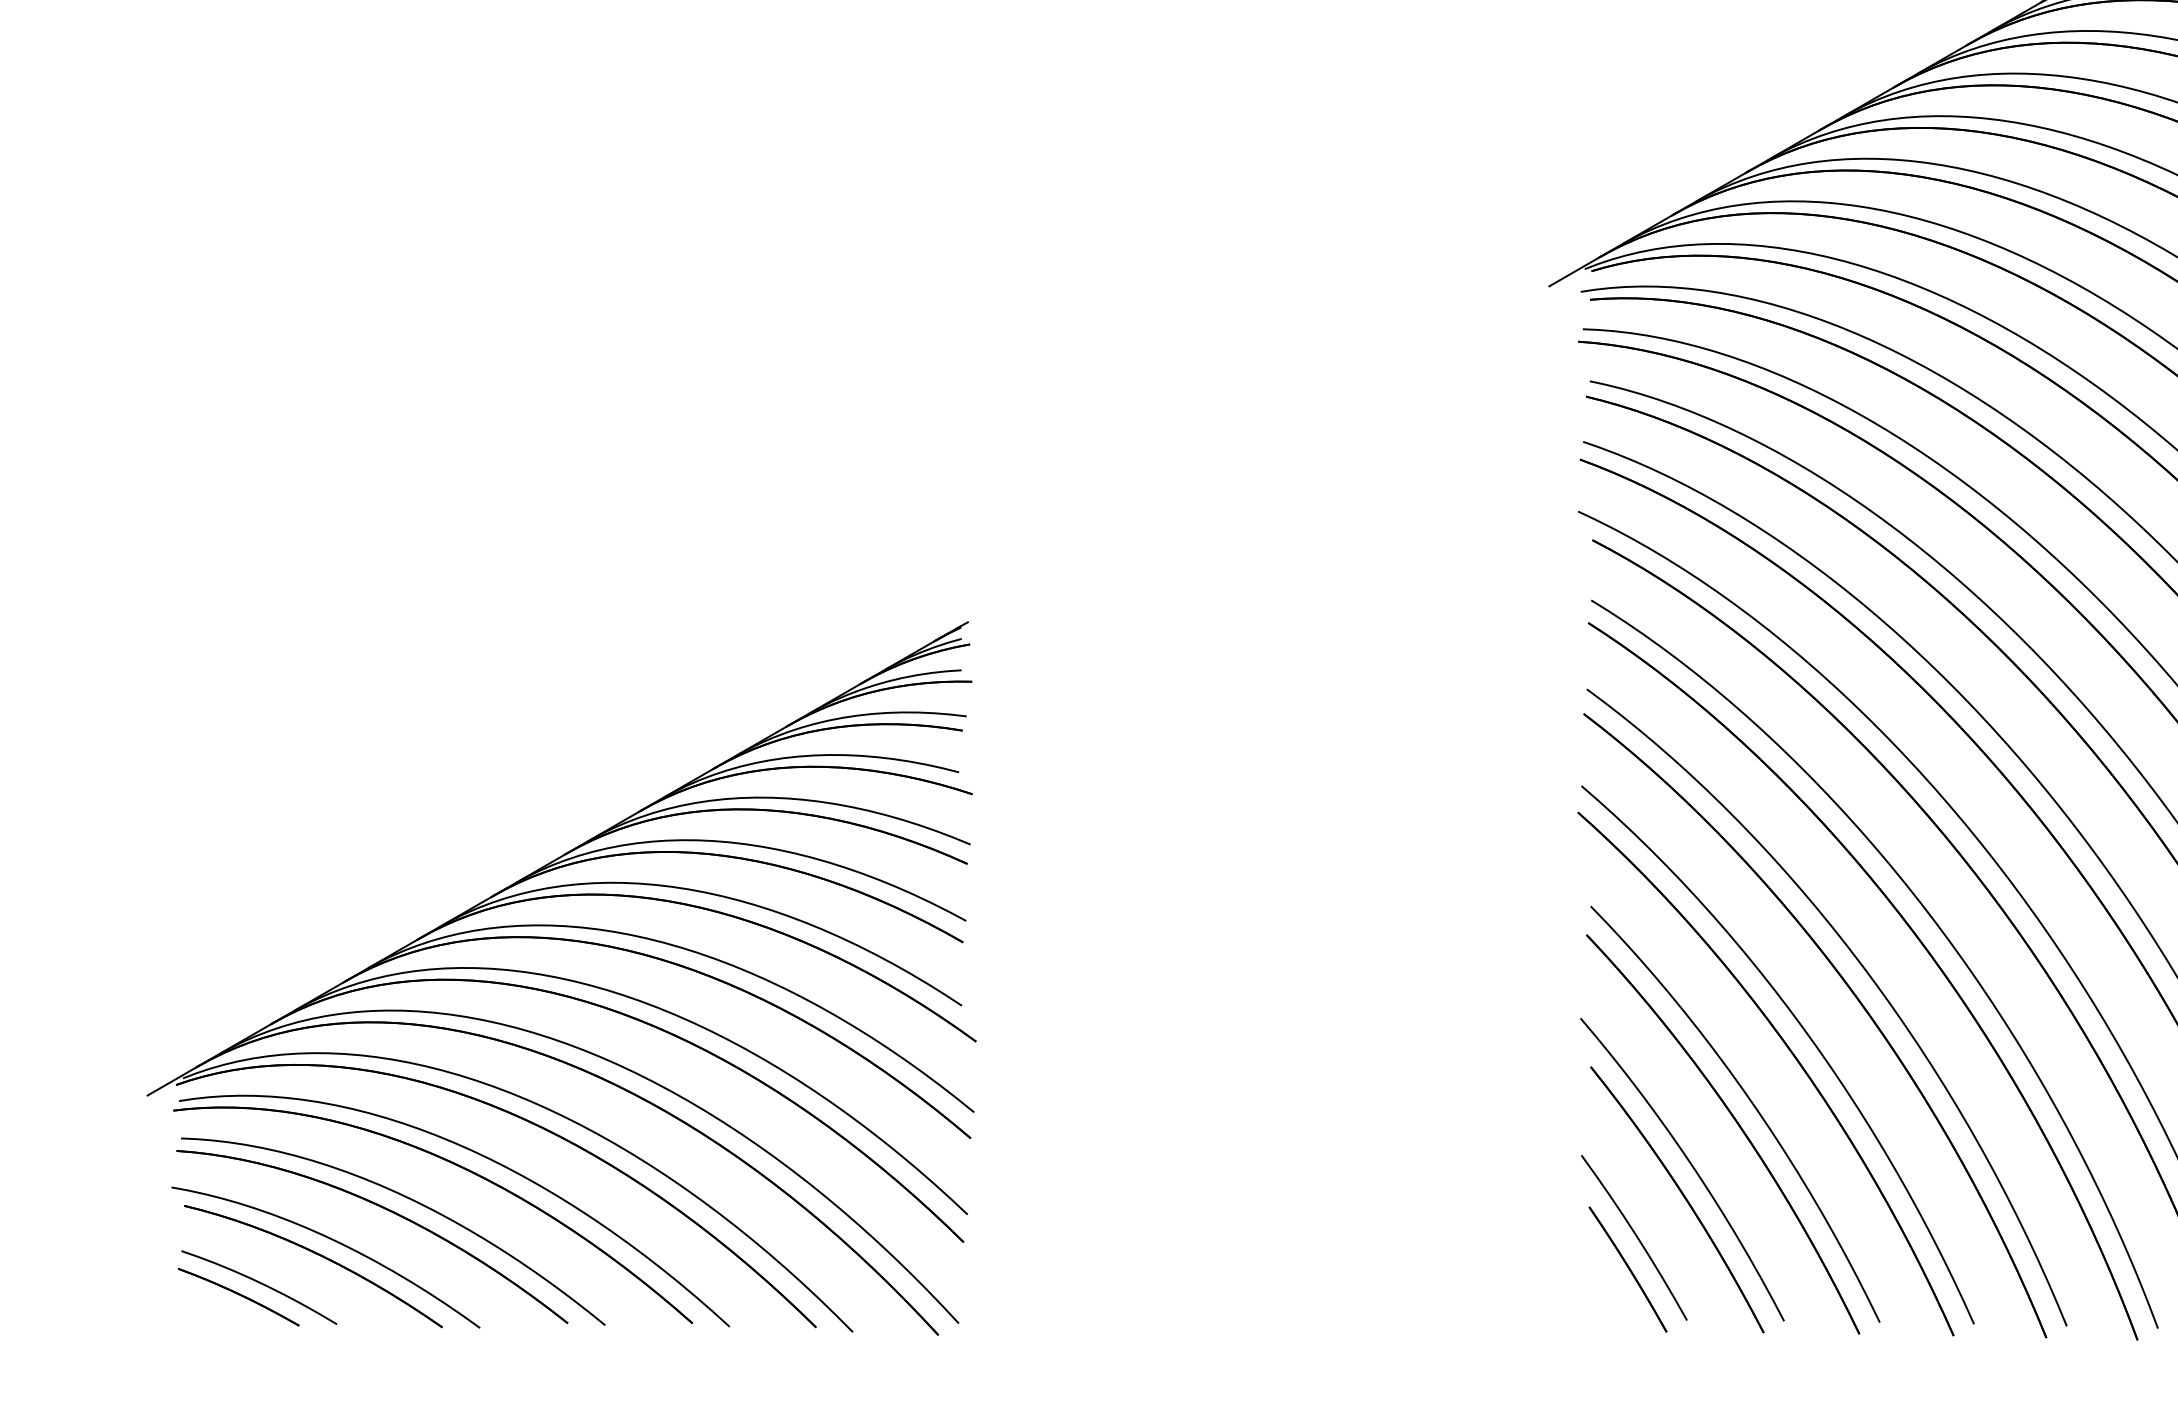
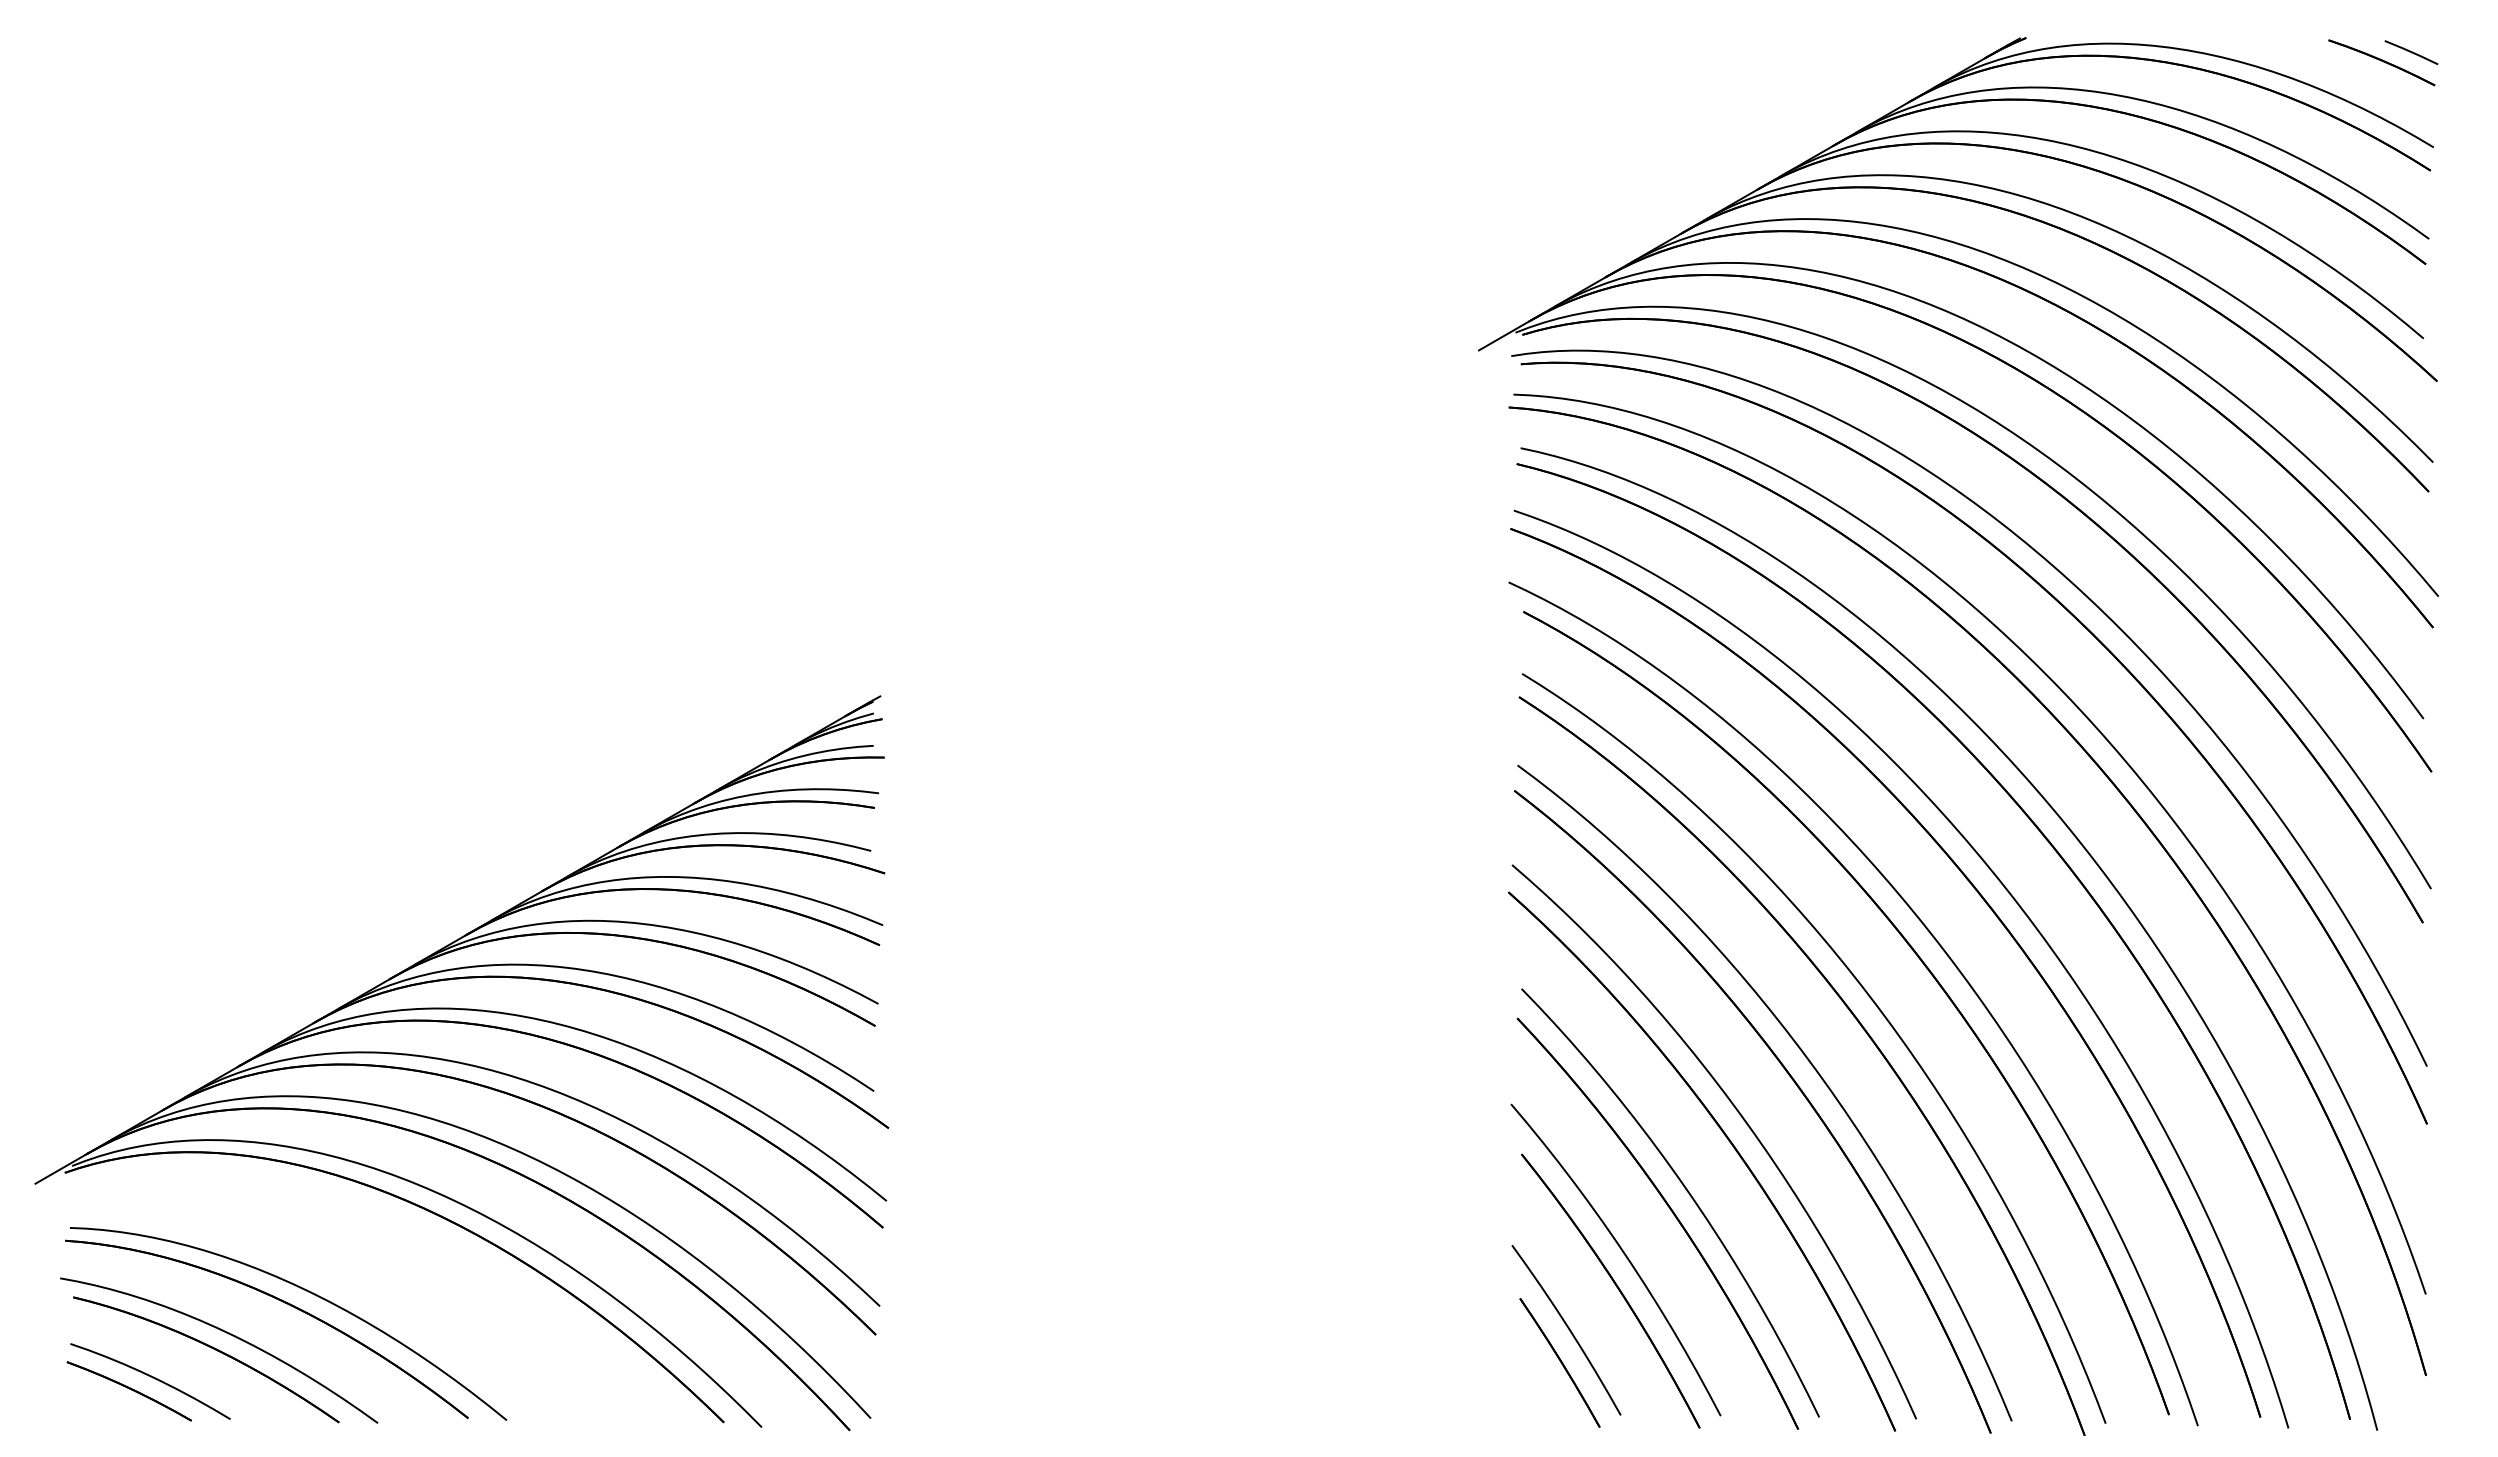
part: (470, 1173) -> (368, 1263), removed

